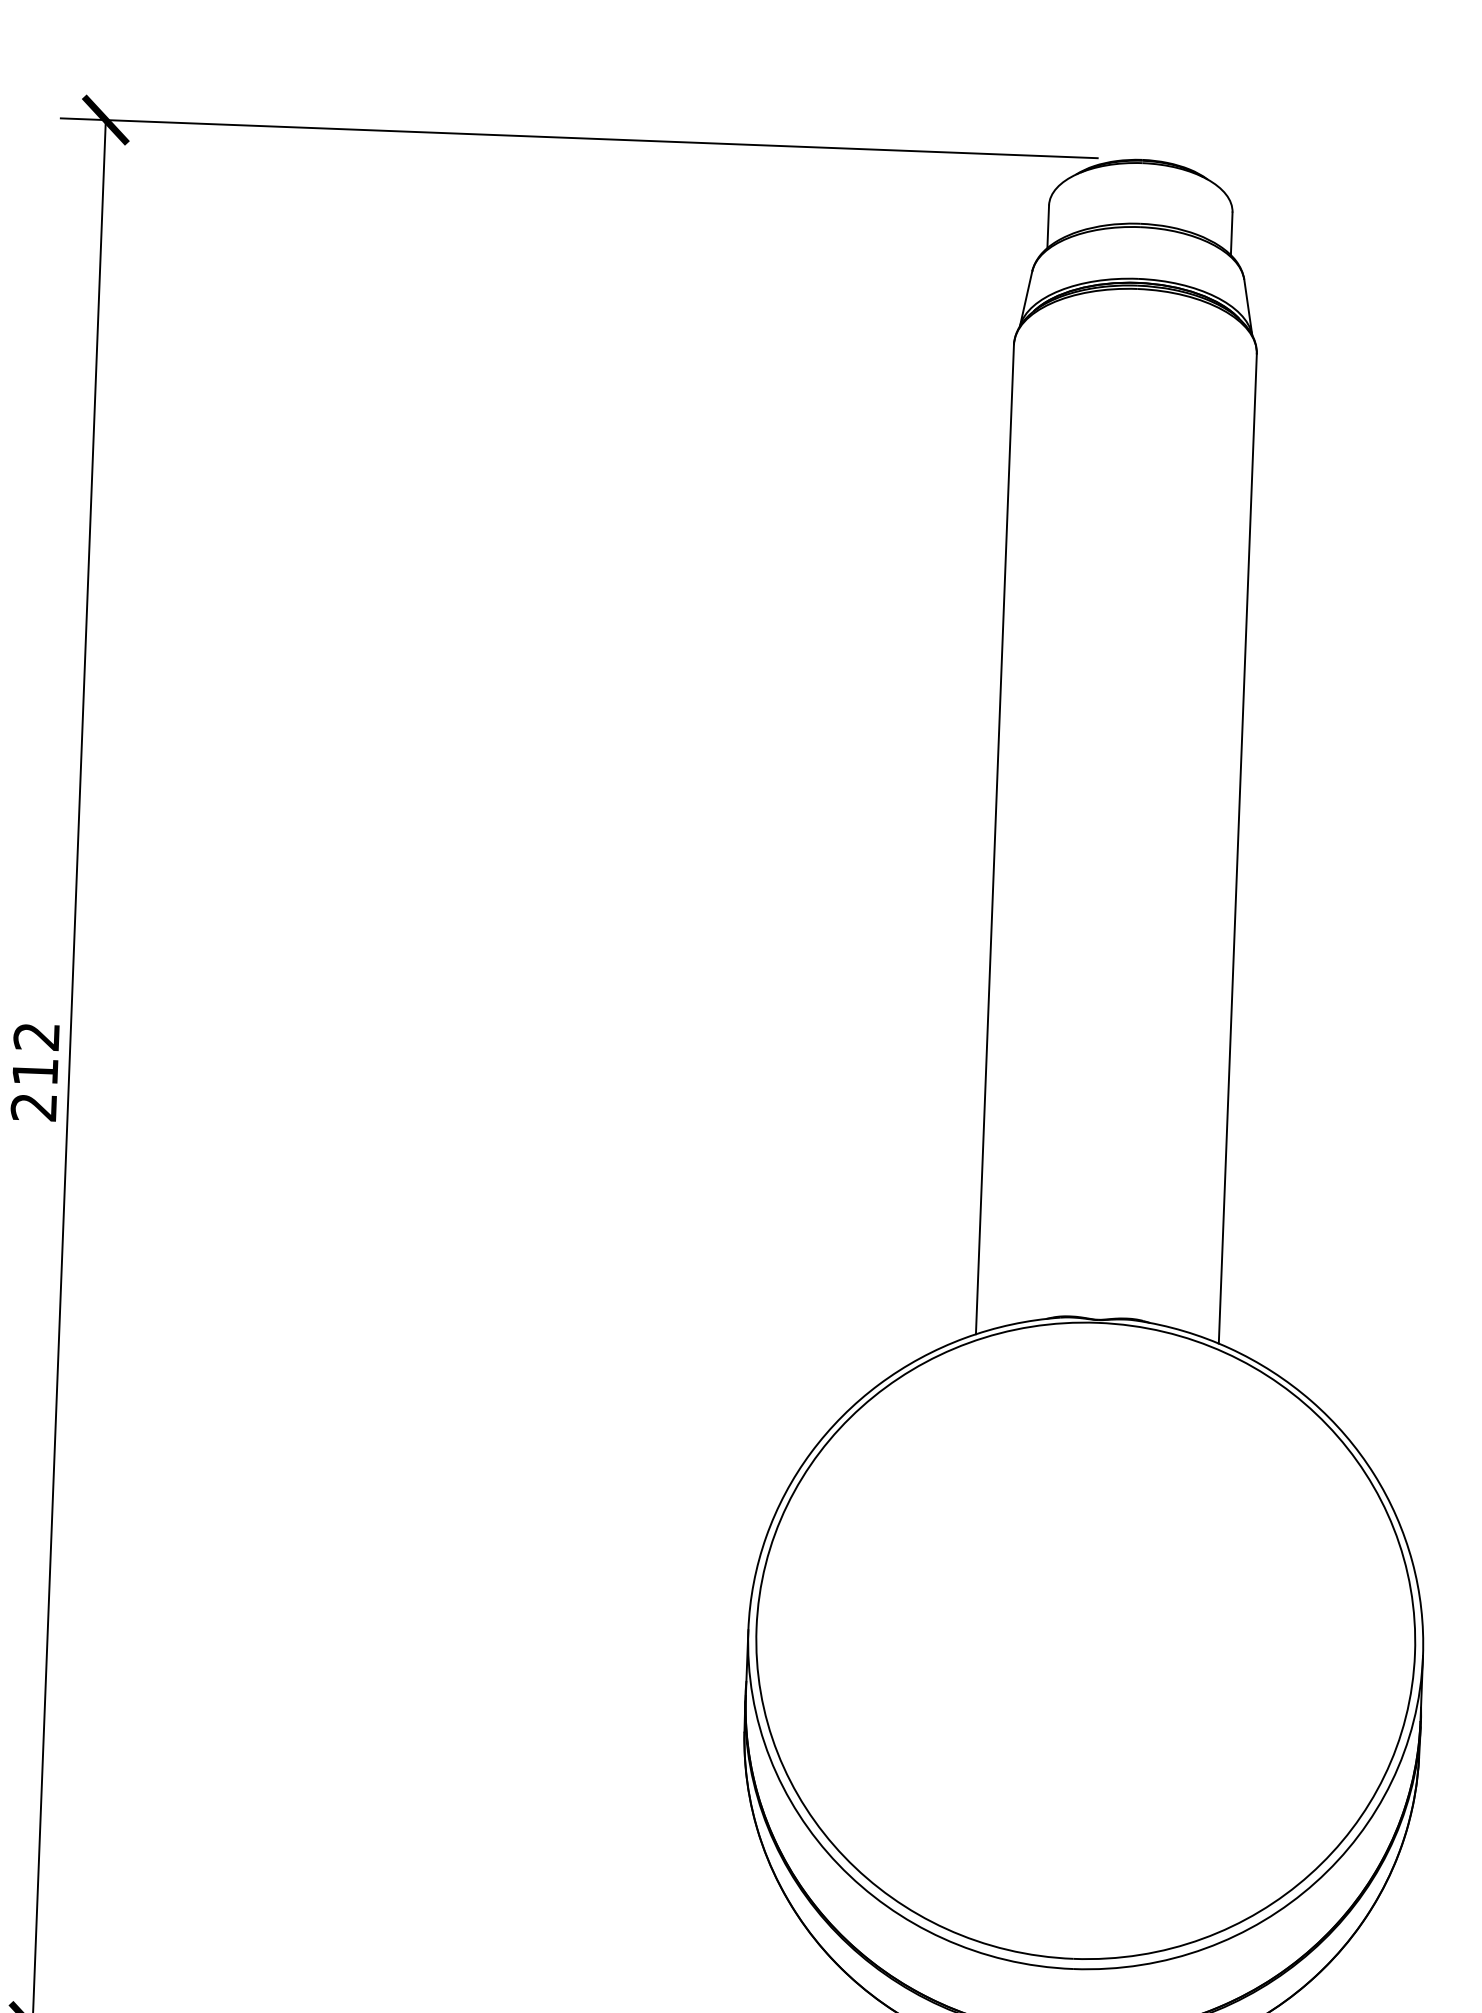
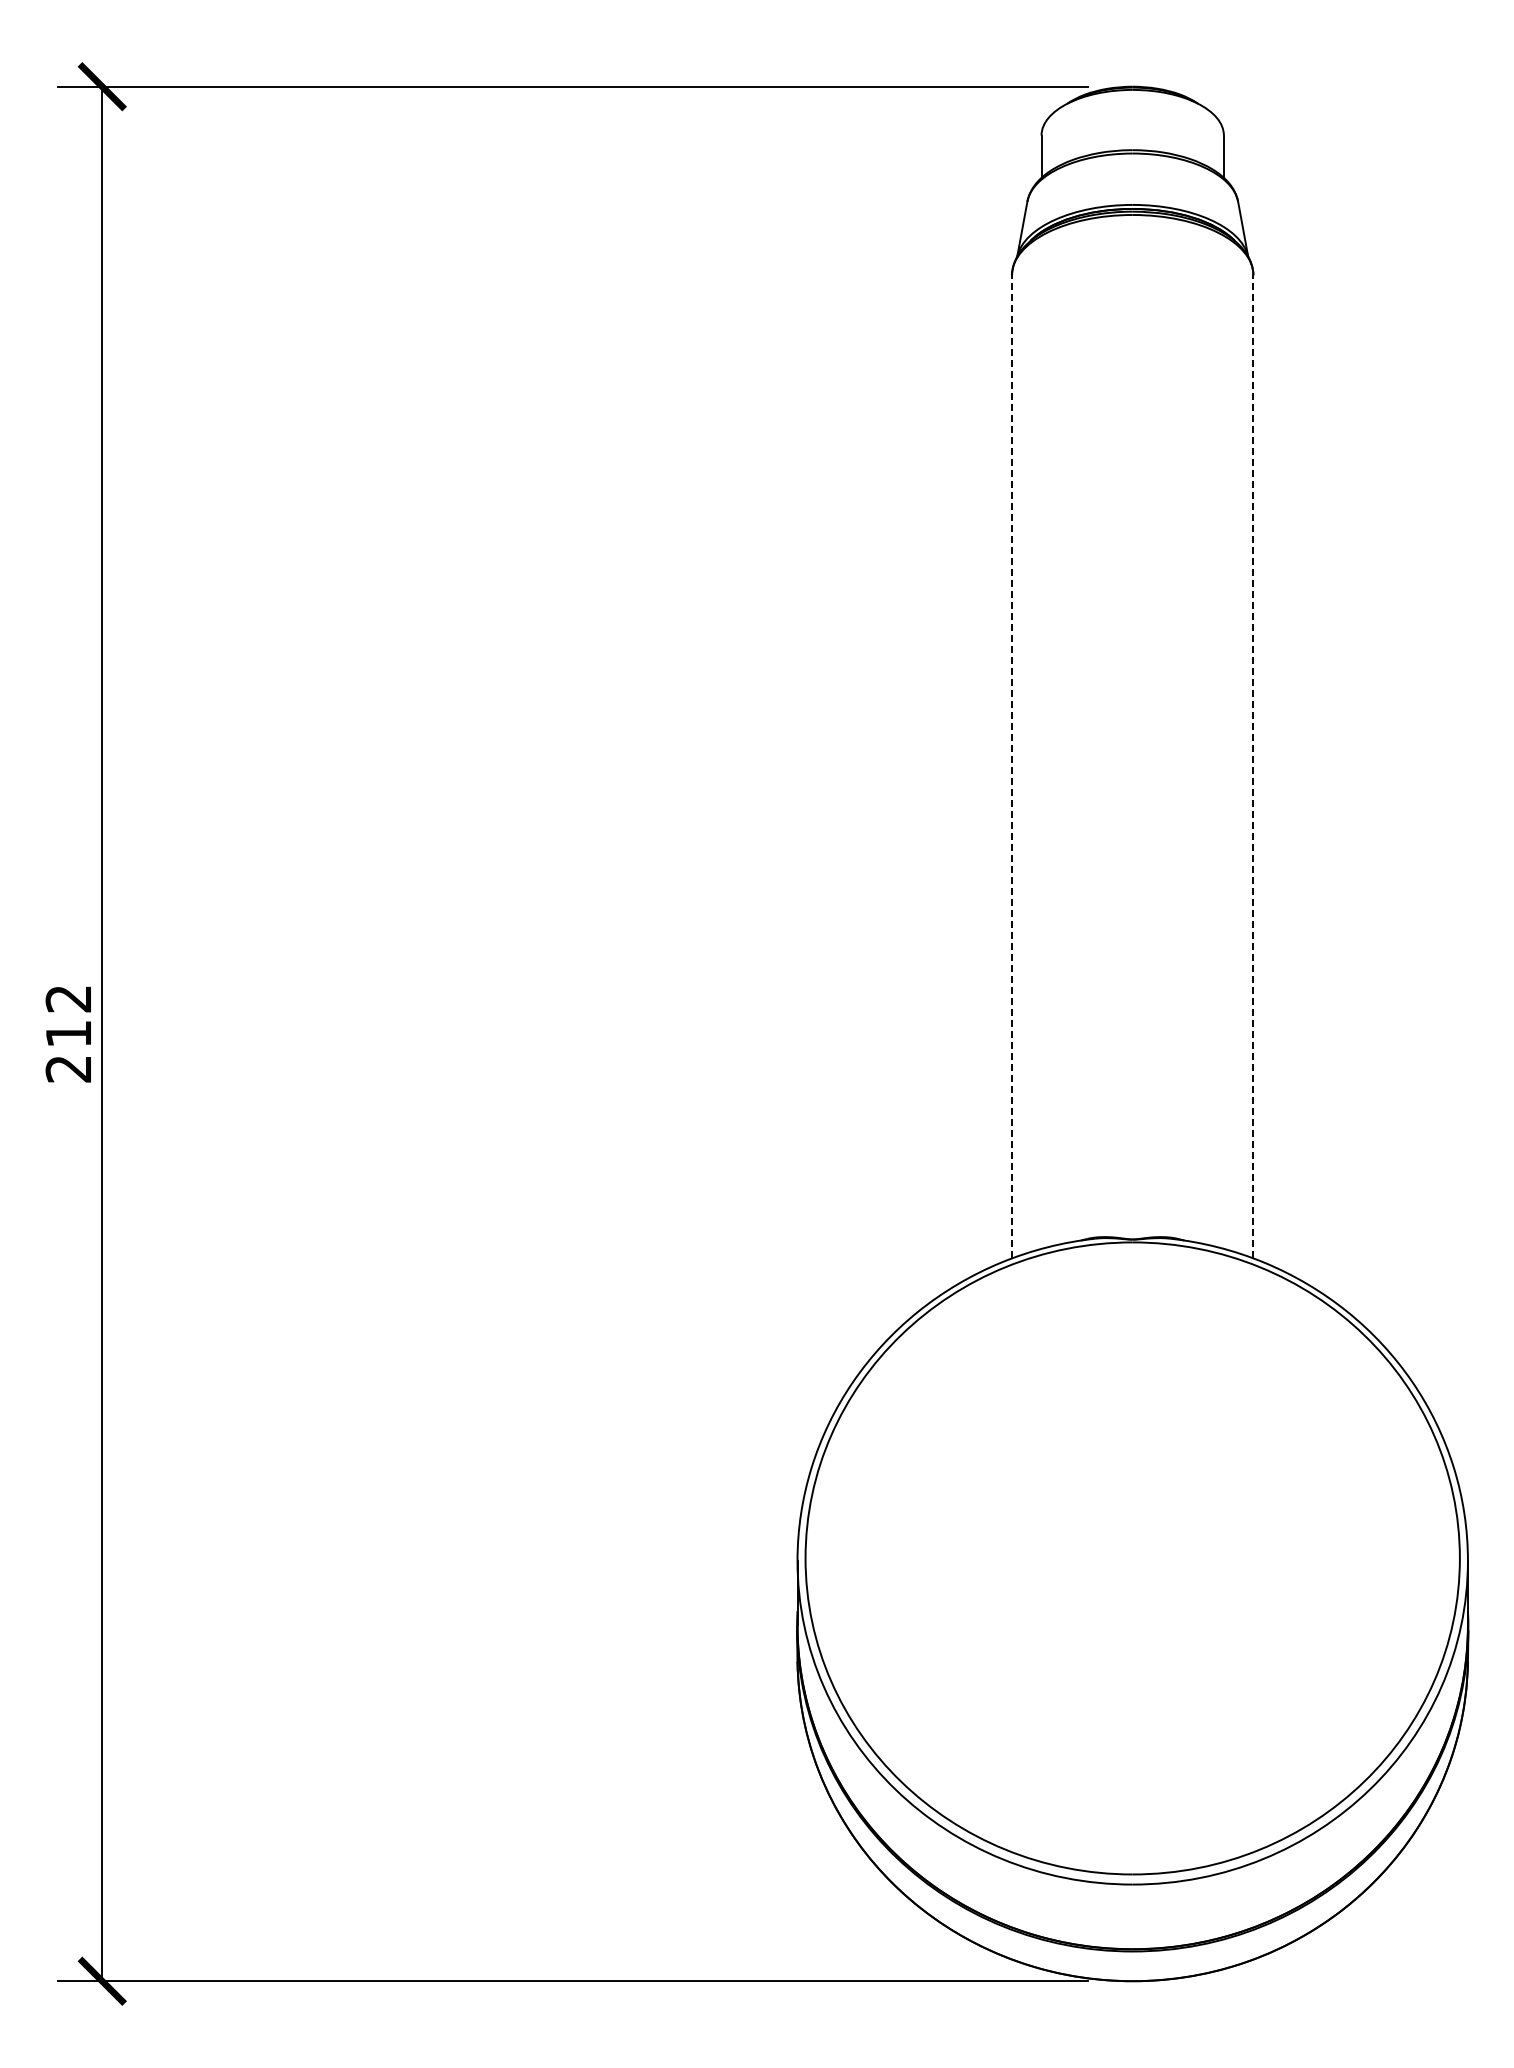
line: (995, 839) -> (1012, 766), solid -> dashed
line: (1237, 848) -> (1253, 766), solid -> dashed

